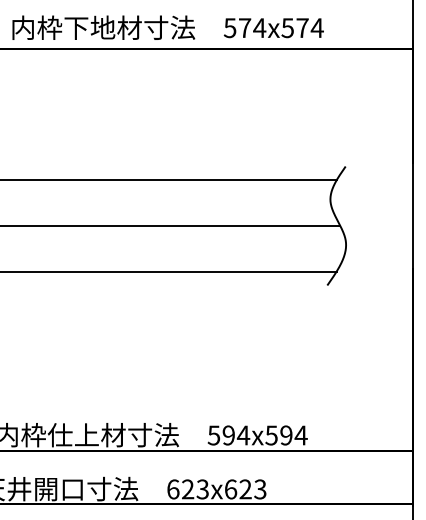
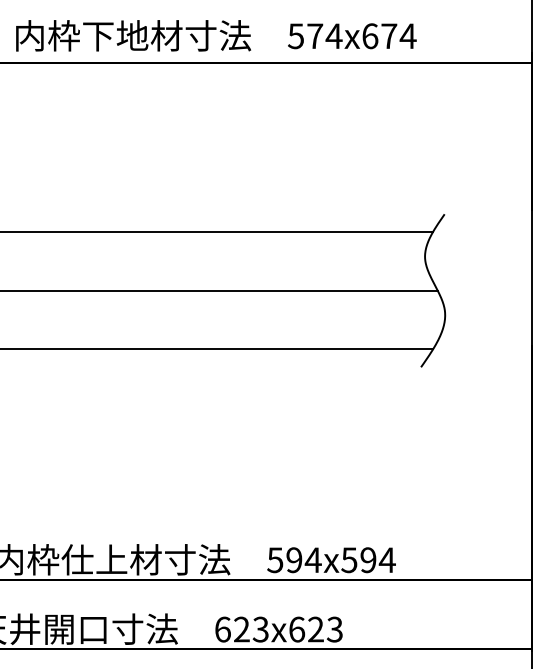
text: (288, 28) -> (370, 36), 574x574 -> 574x674

